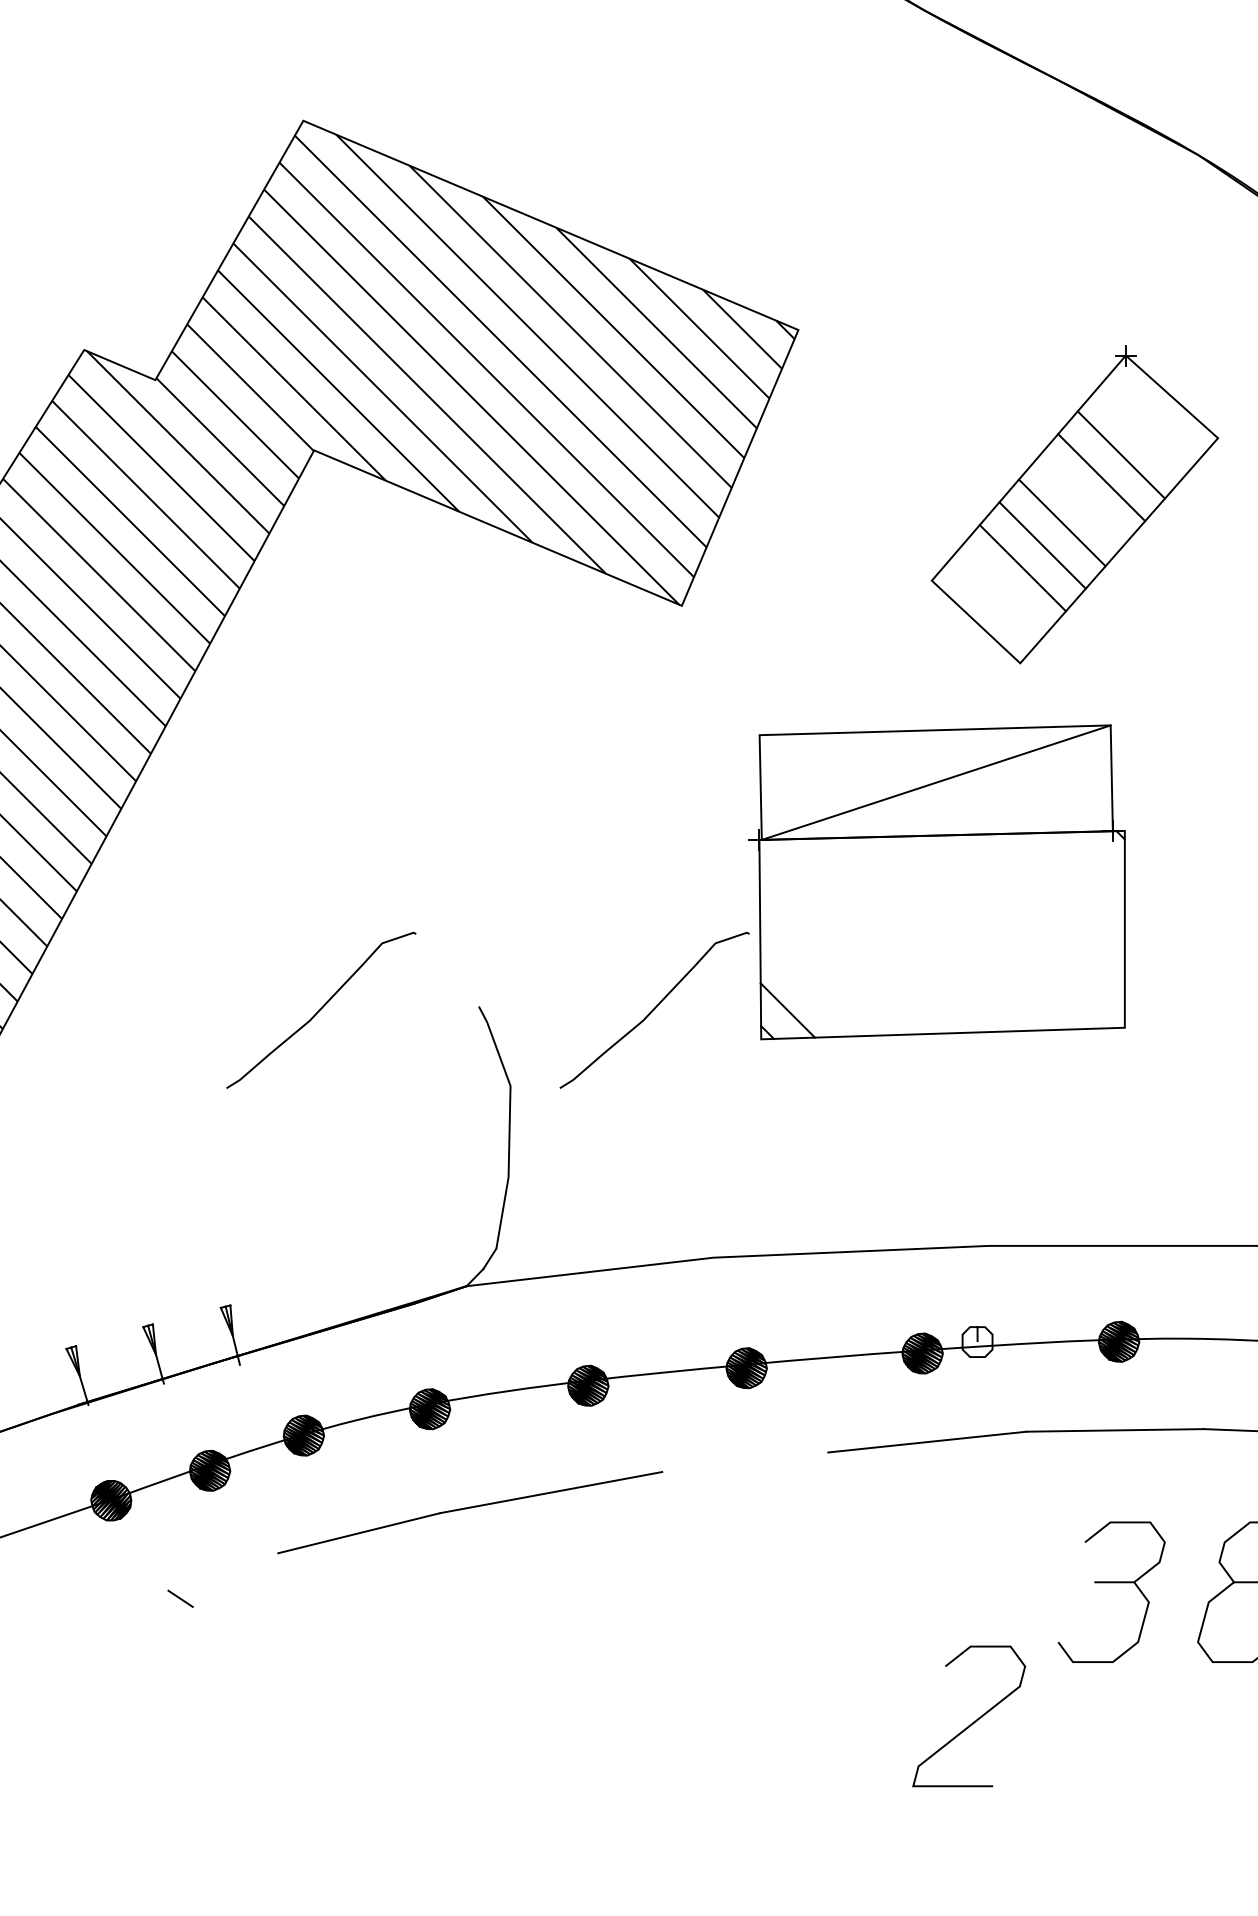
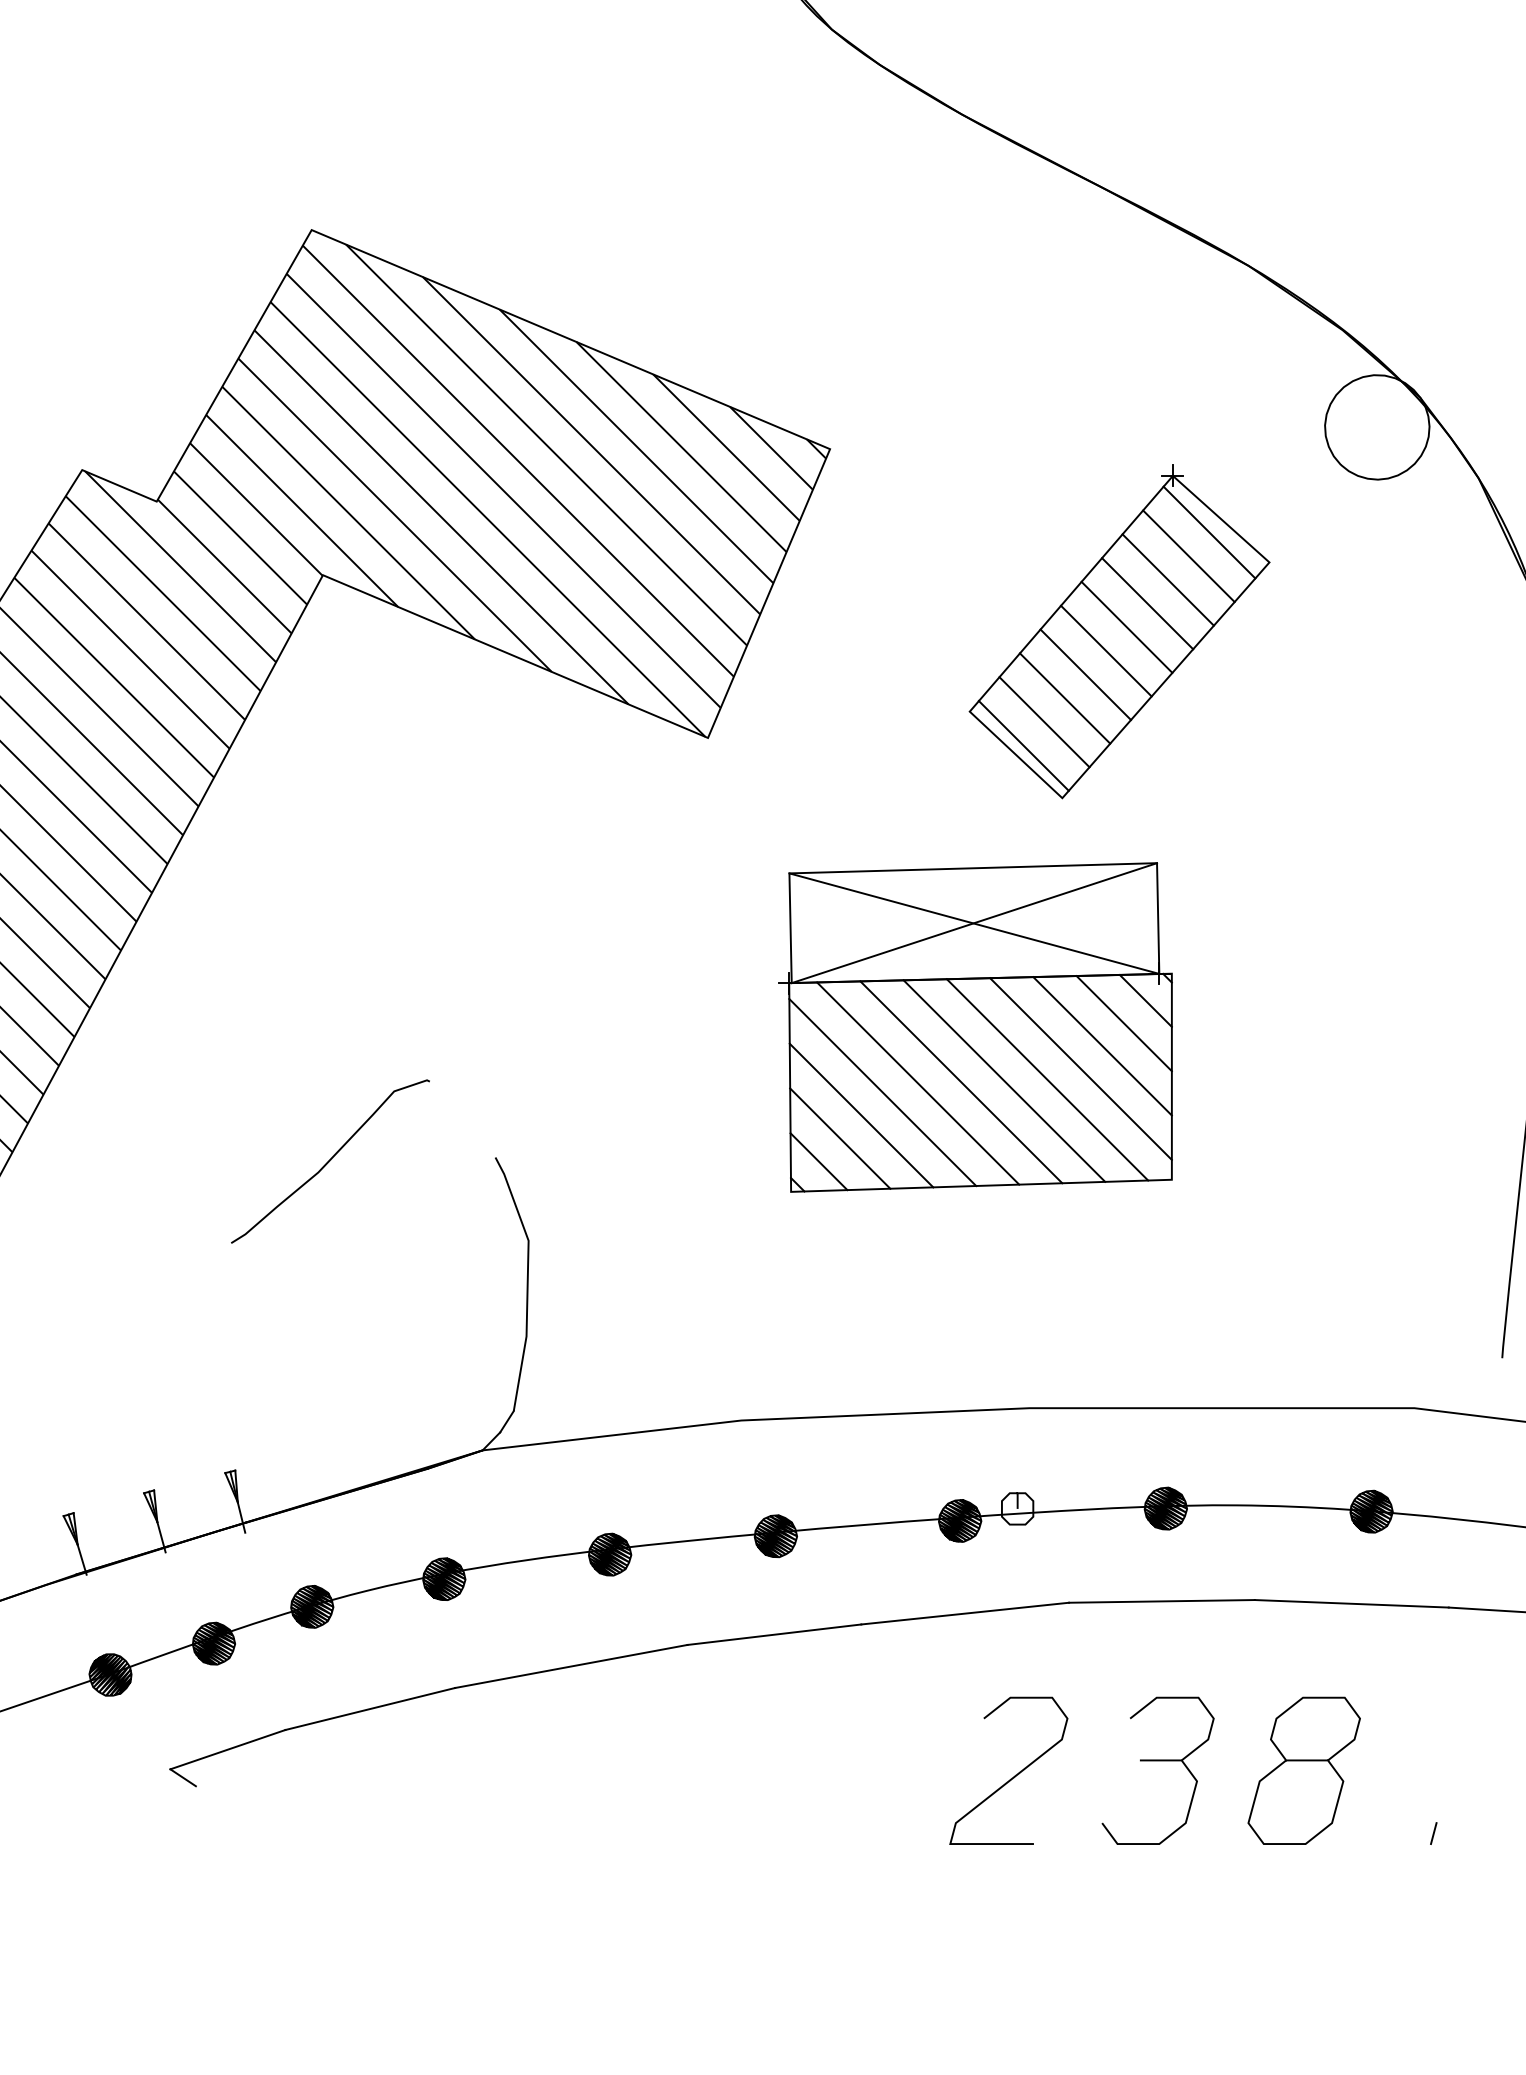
line: (1160, 409) -> (1209, 532), added
line: (1140, 432) -> (1188, 556), added
line: (1081, 499) -> (1126, 626), added
line: (1003, 591) -> (1044, 722), added
line: (983, 613) -> (1023, 745), added
line: (936, 783) -> (974, 923), added
line: (1099, 856) -> (1145, 1000), added
line: (1078, 878) -> (1123, 1023), added
line: (1058, 900) -> (1102, 1046), added
line: (1037, 921) -> (1080, 1068), added
line: (965, 932) -> (1004, 1080), added
line: (1006, 932) -> (1047, 1079), added
line: (923, 934) -> (961, 1082), added
line: (882, 935) -> (918, 1083), added
line: (848, 944) -> (882, 1092), added
line: (828, 966) -> (861, 1115), added
line: (808, 988) -> (840, 1138), added
curve: (654, 1010) -> (679, 1161), removed
line: (745, 1462) -> (774, 1634), added
line: (222, 1571) -> (227, 1749), added
curve: (974, 1720) -> (1014, 1775), moved

